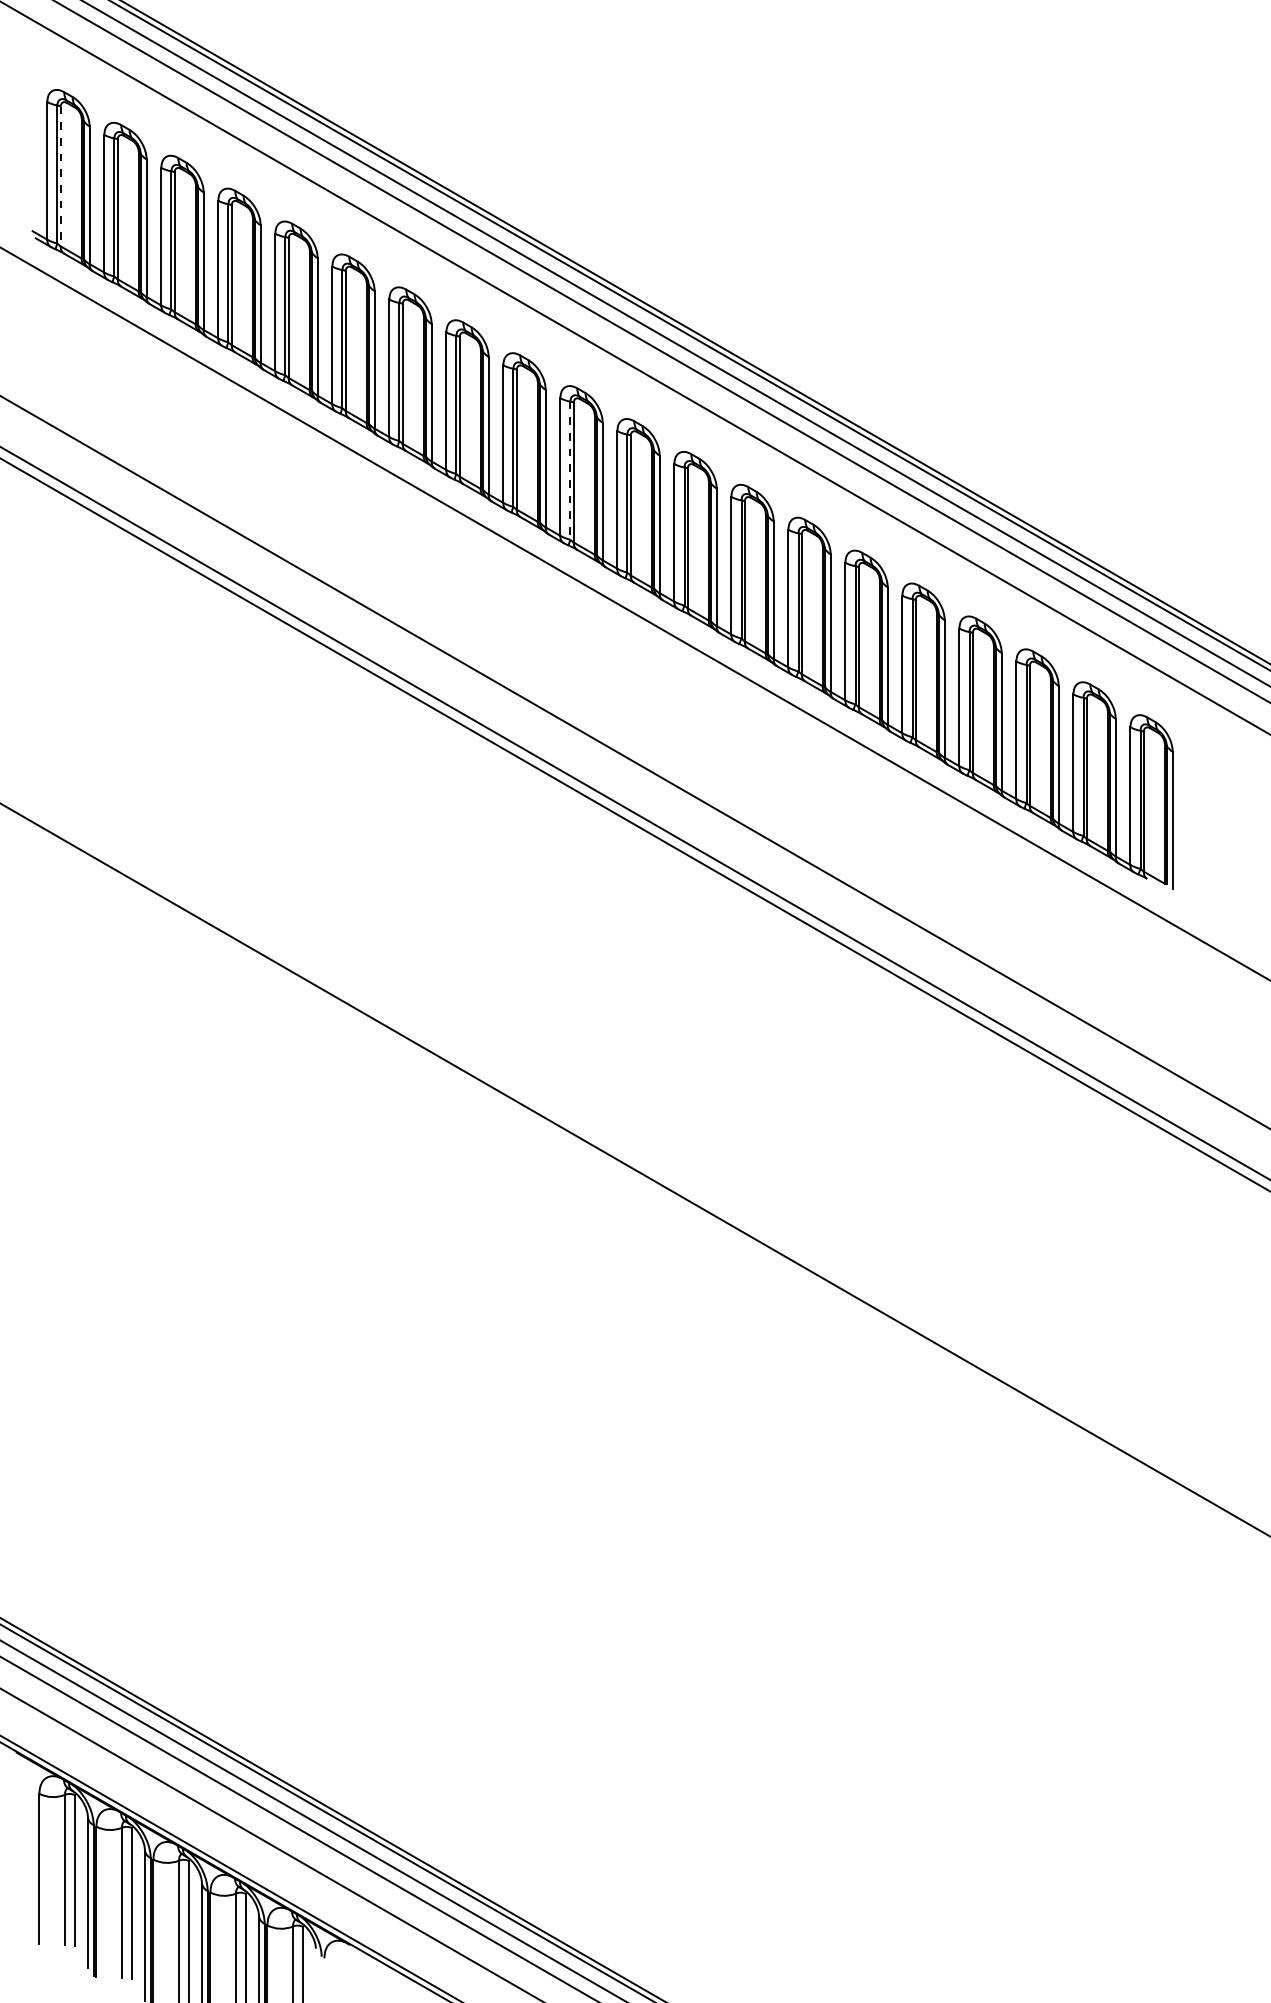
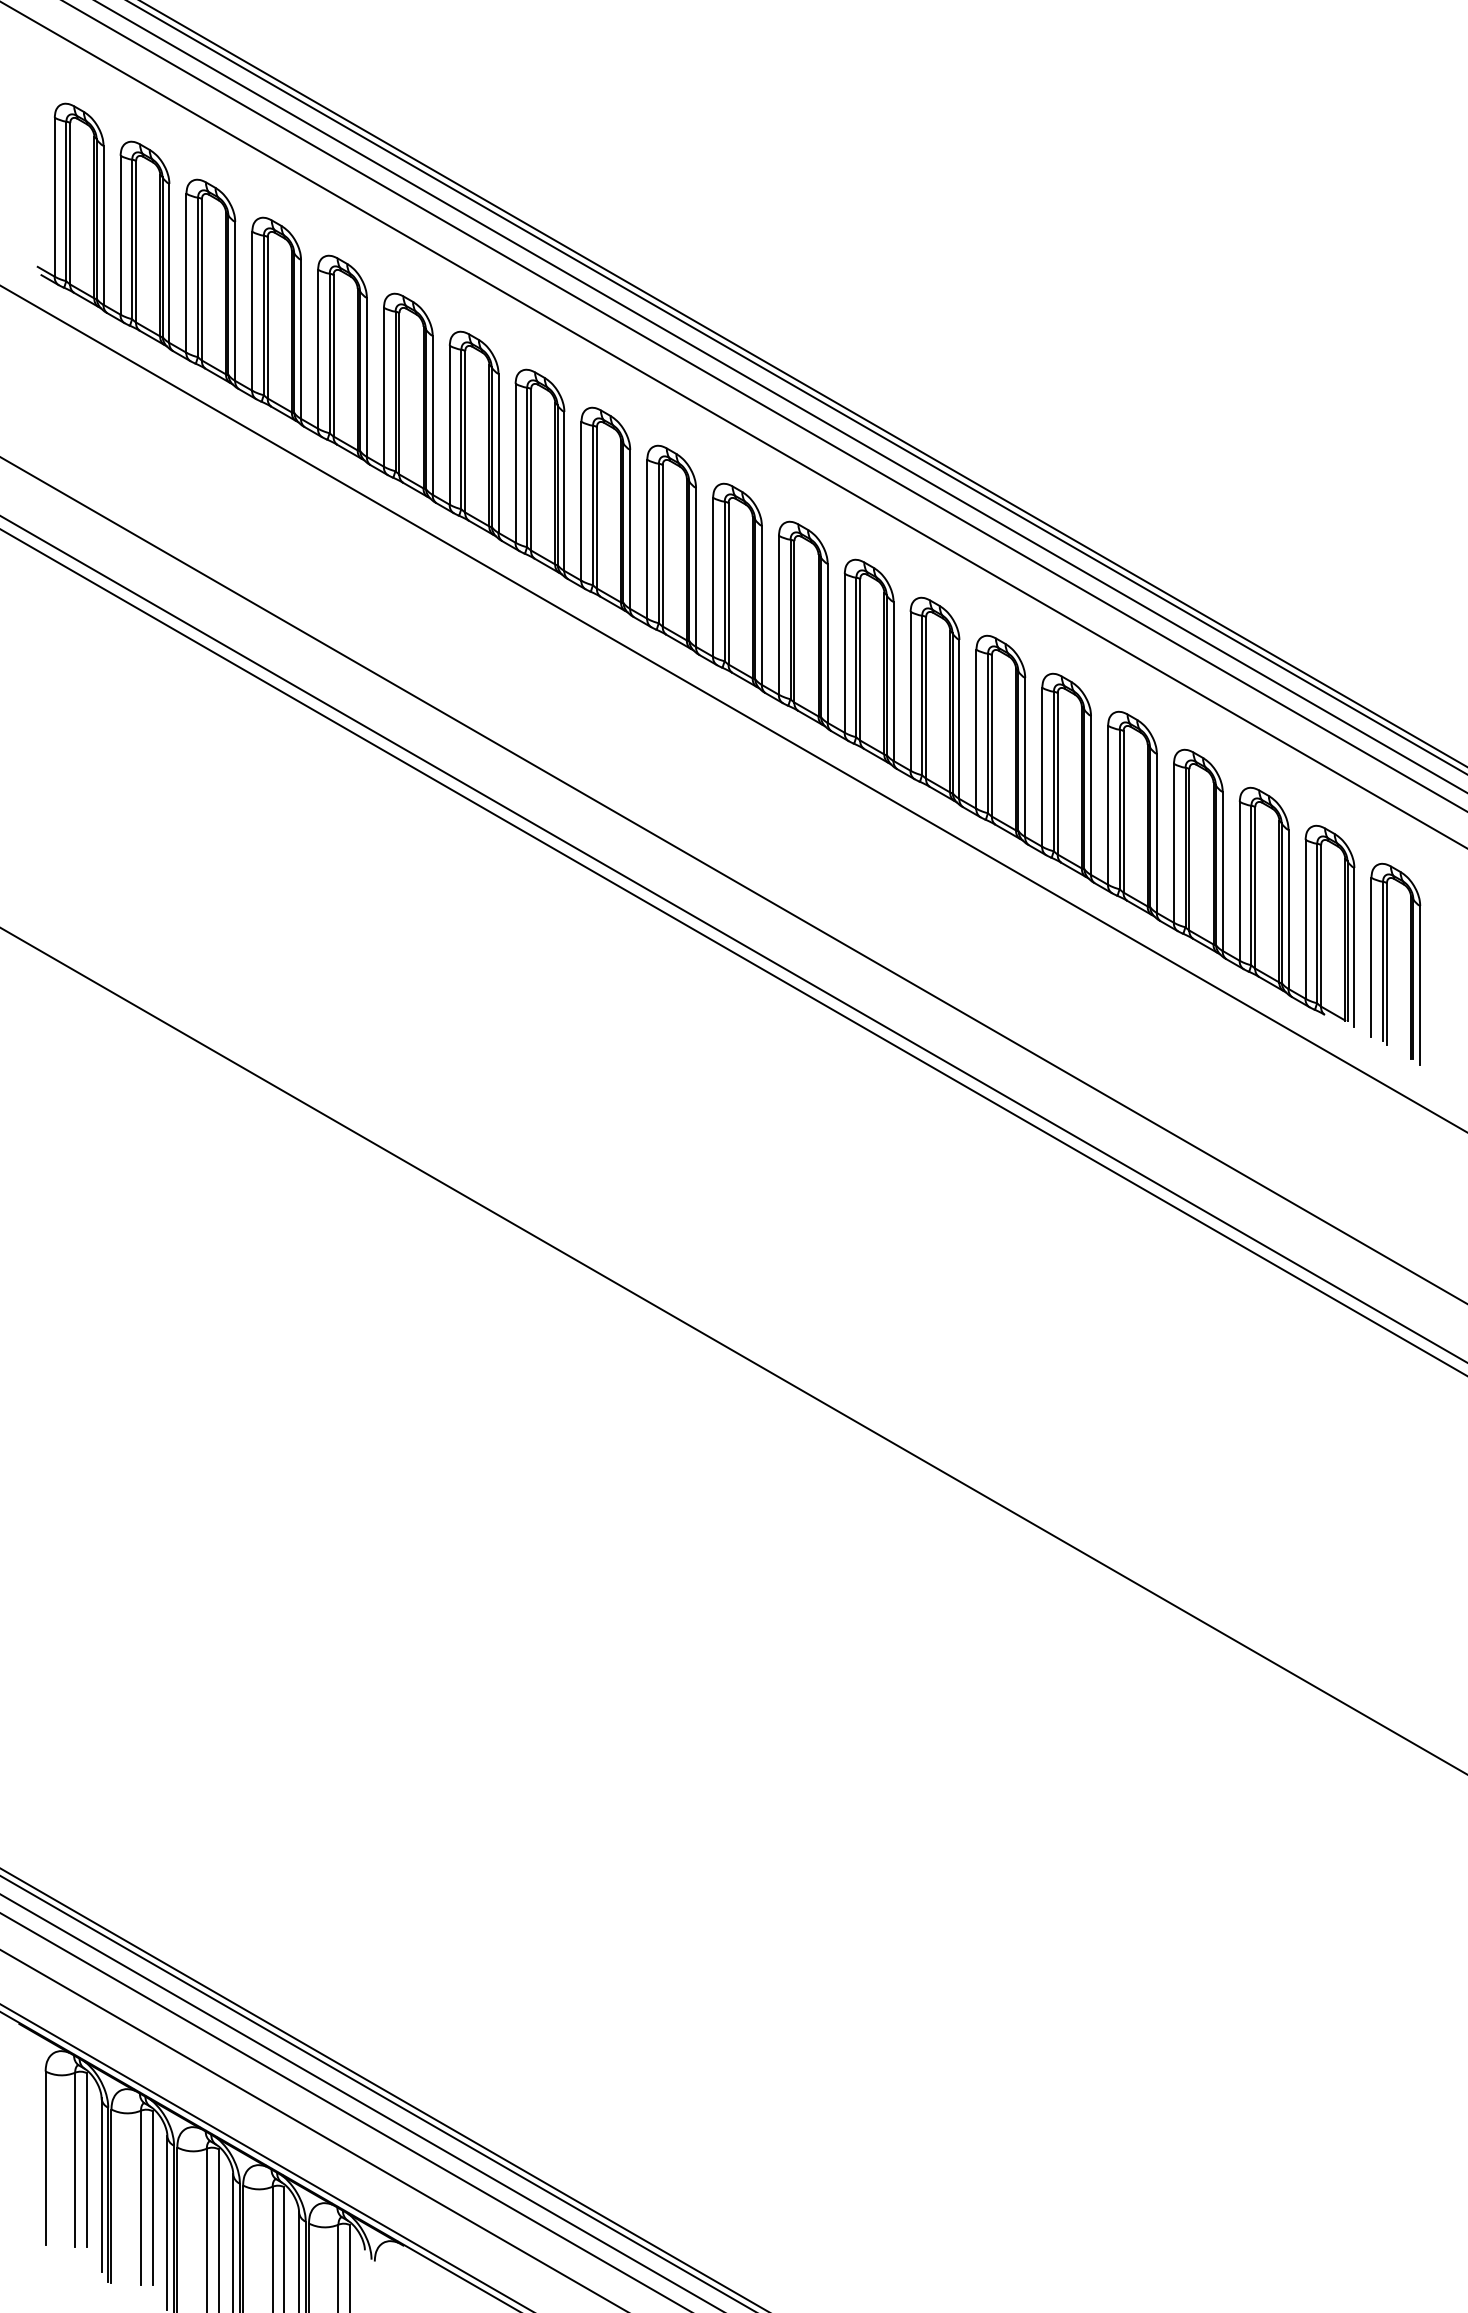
line: (60, 176) -> (70, 203), dashed -> solid
line: (570, 470) -> (658, 543), dashed -> solid
part: (1201, 834) -> (1387, 963), added

